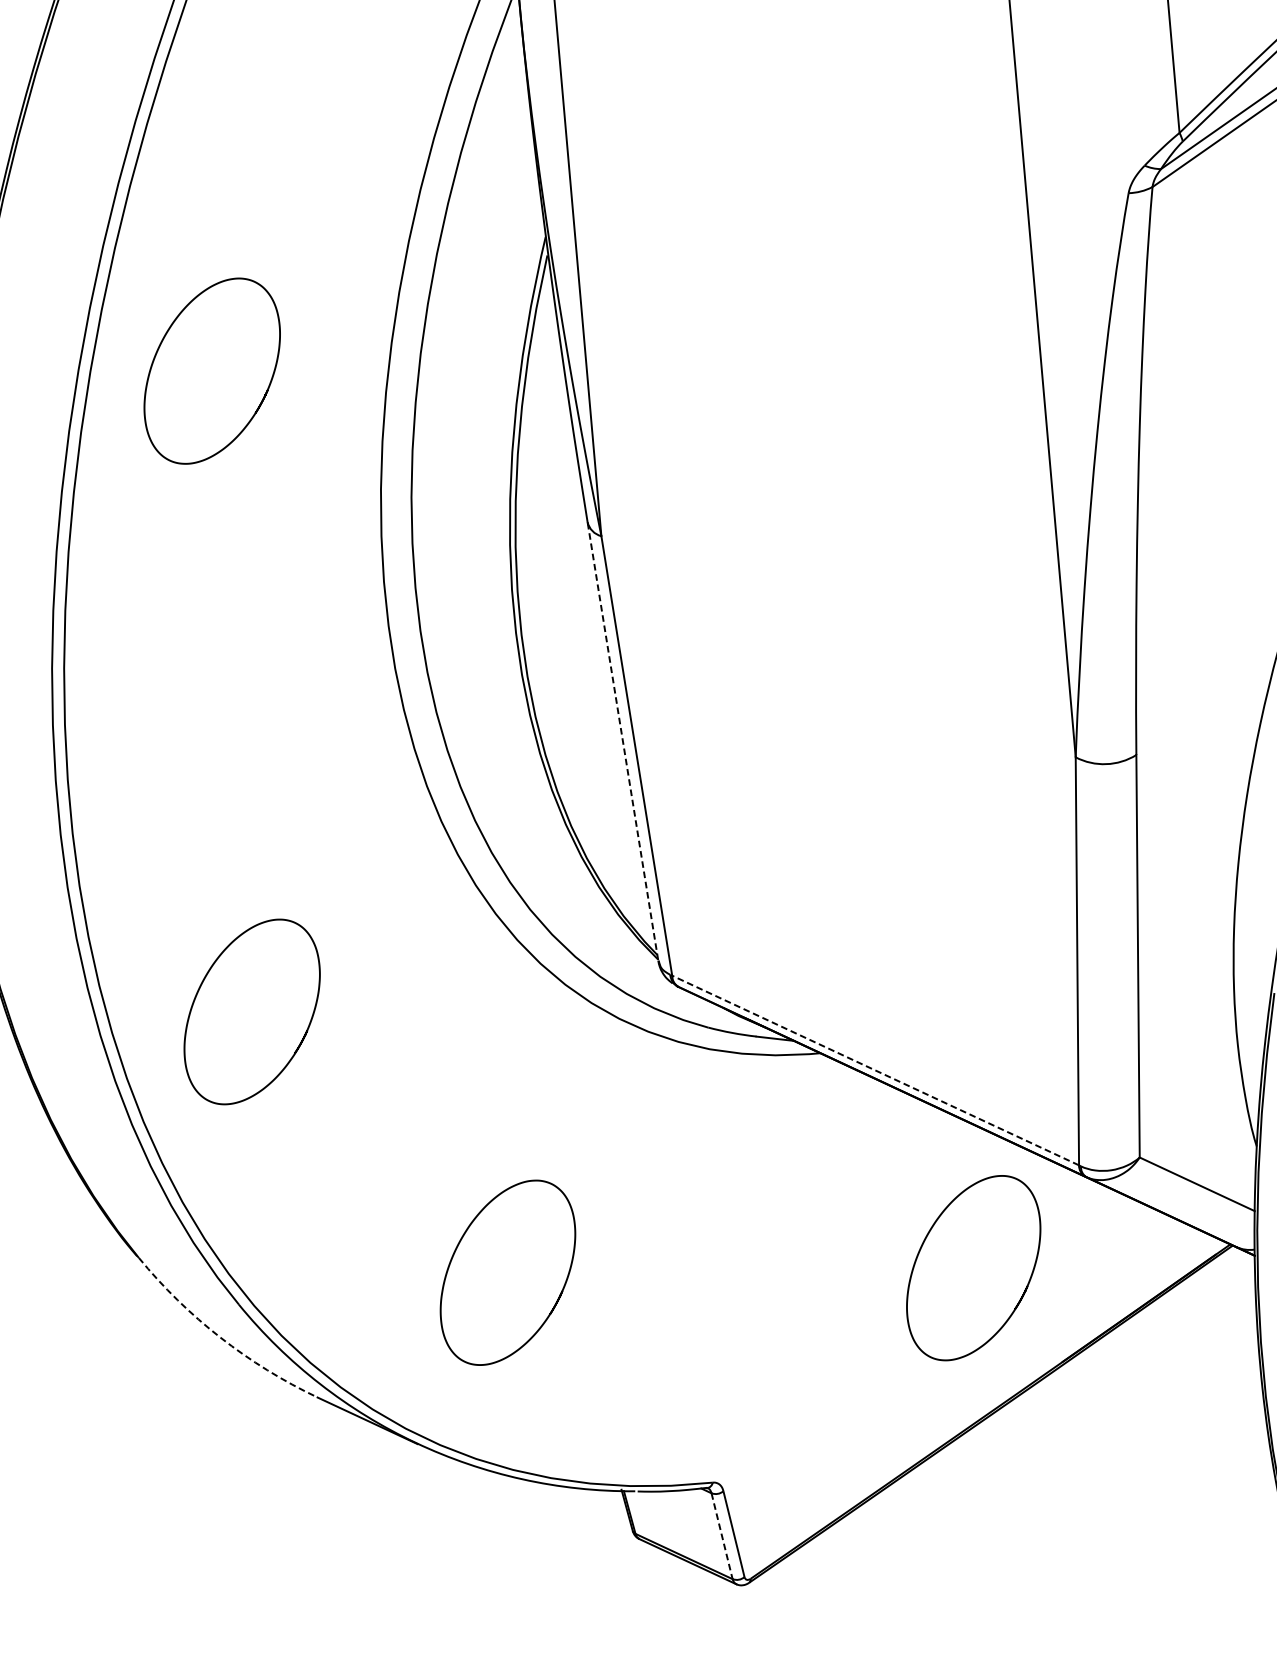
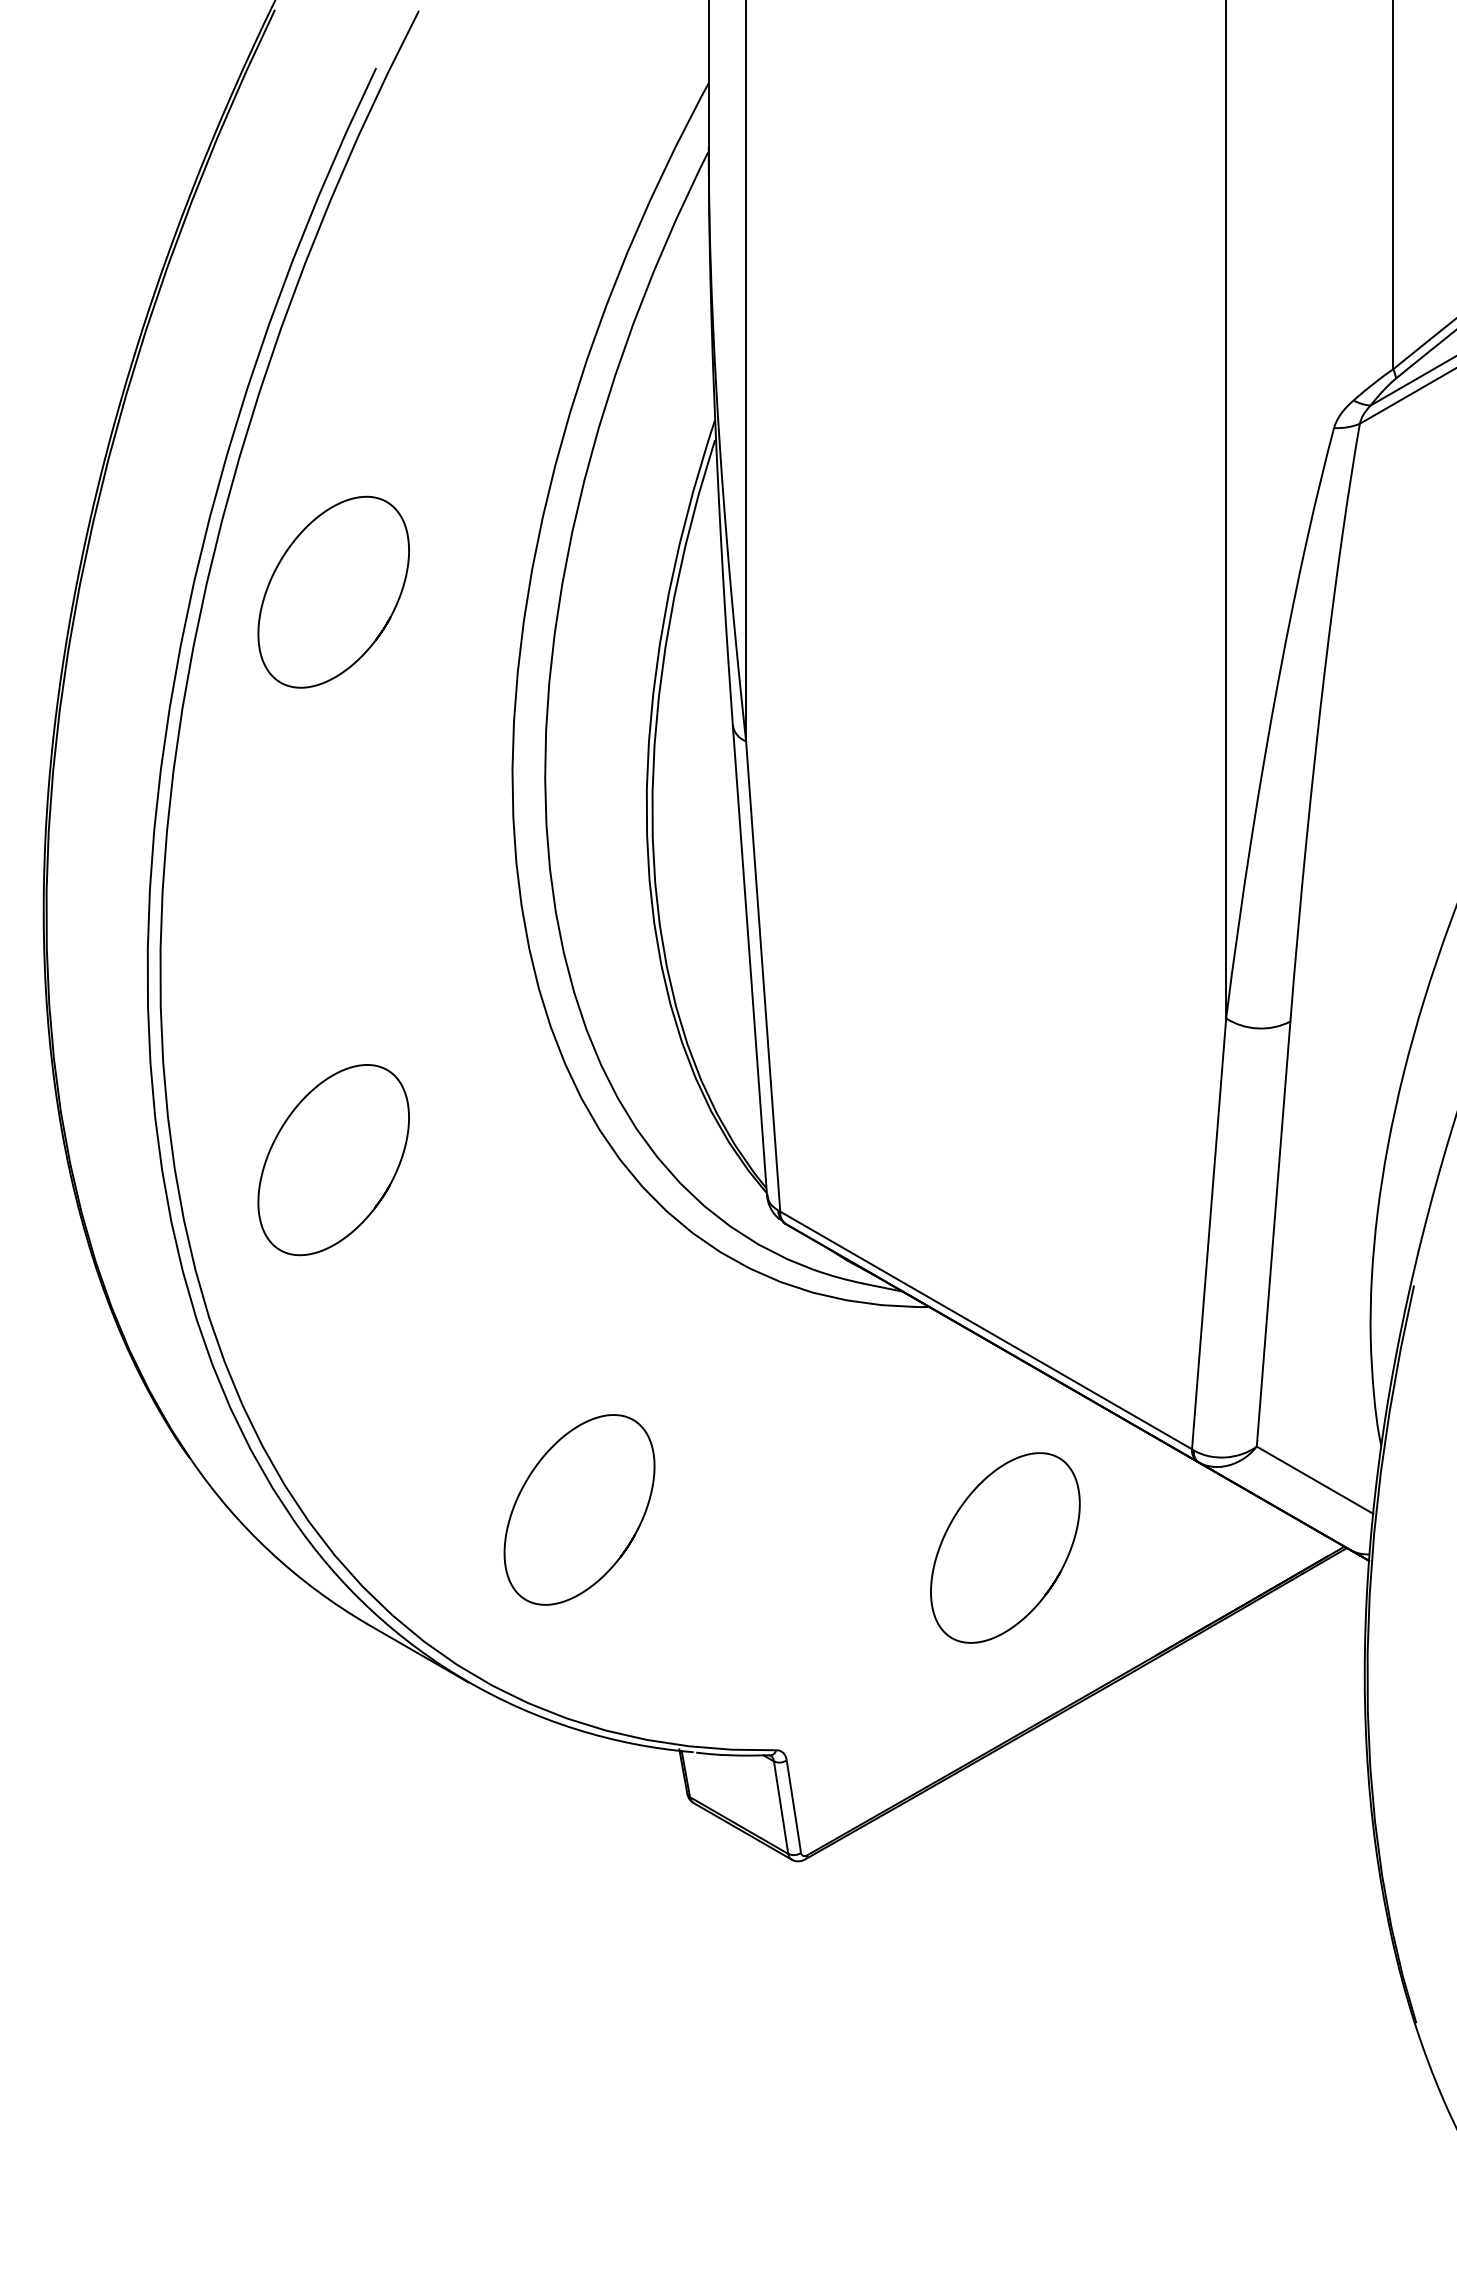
curve: (162, 343) -> (283, 558), moved
line: (622, 742) -> (749, 960), dashed -> solid
curve: (301, 1039) -> (383, 1193), moved
line: (875, 1070) -> (986, 1330), dashed -> solid
curve: (924, 1243) -> (955, 1517), moved
arc: (220, 1337) -> (270, 1551), dashed -> solid
line: (722, 1536) -> (781, 1807), dashed -> solid

